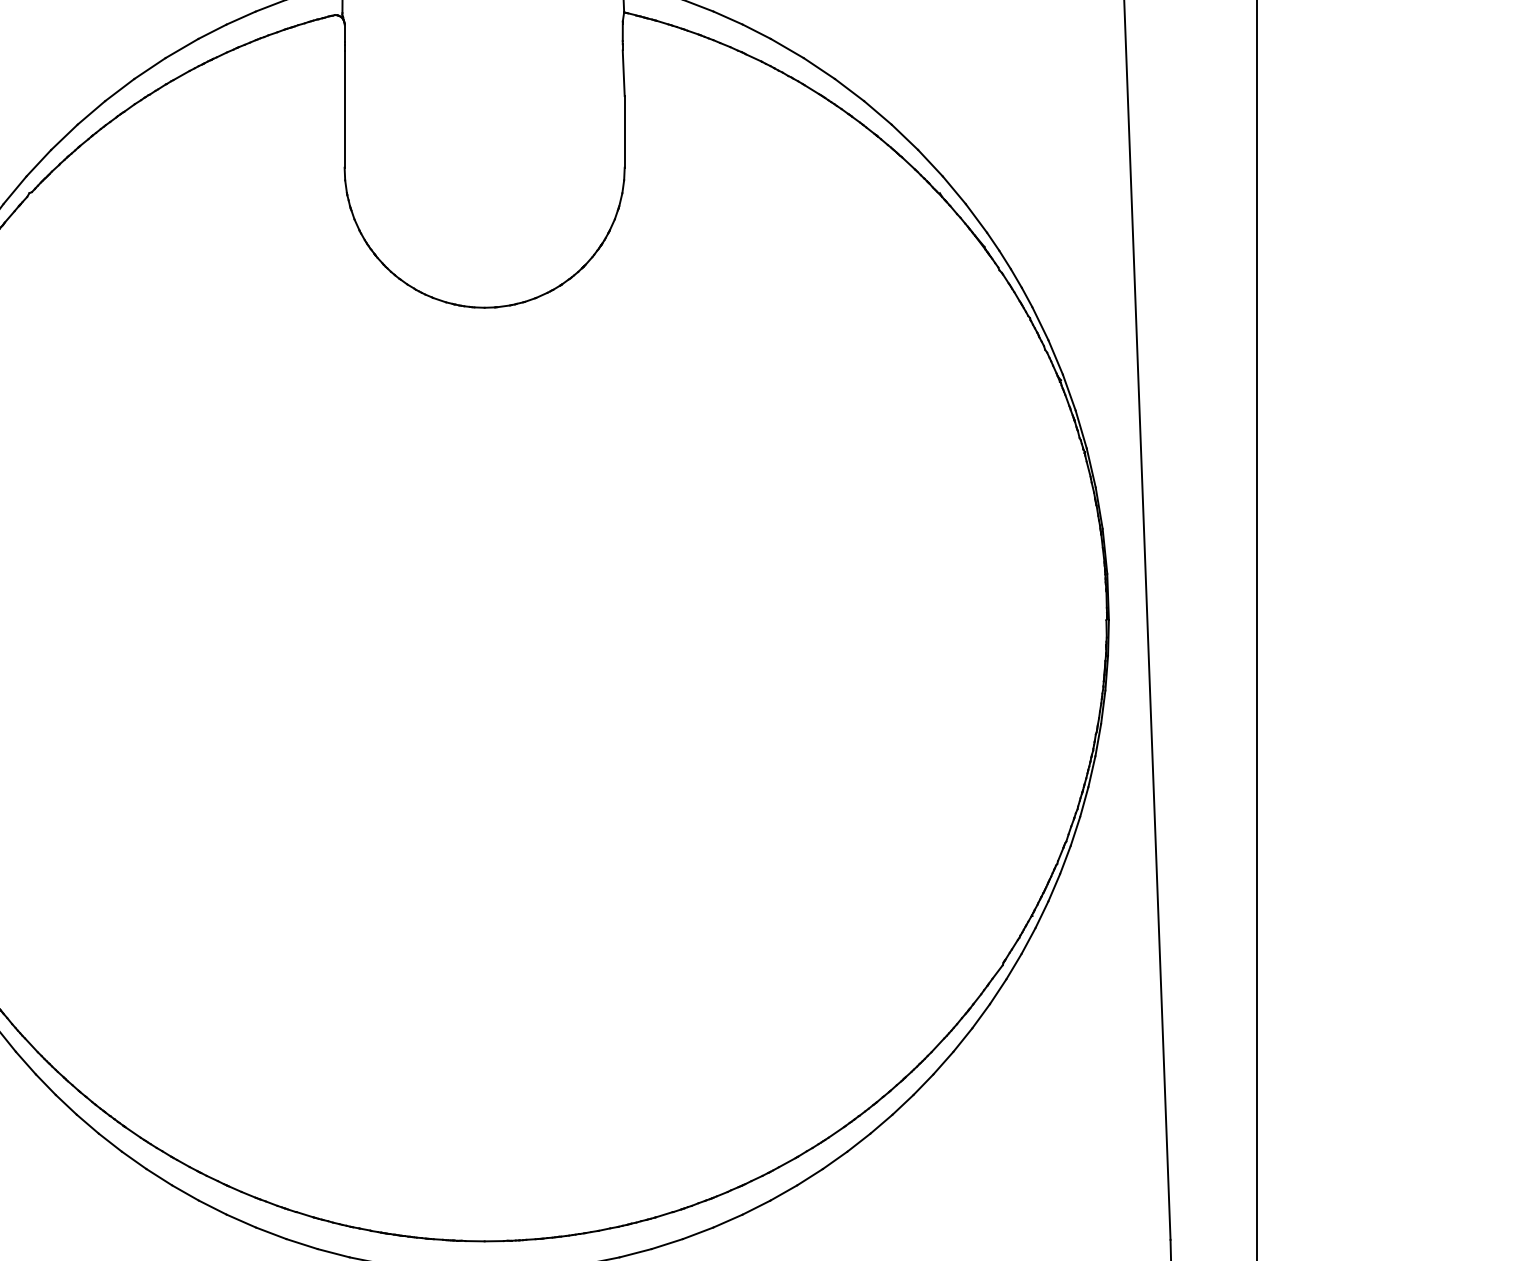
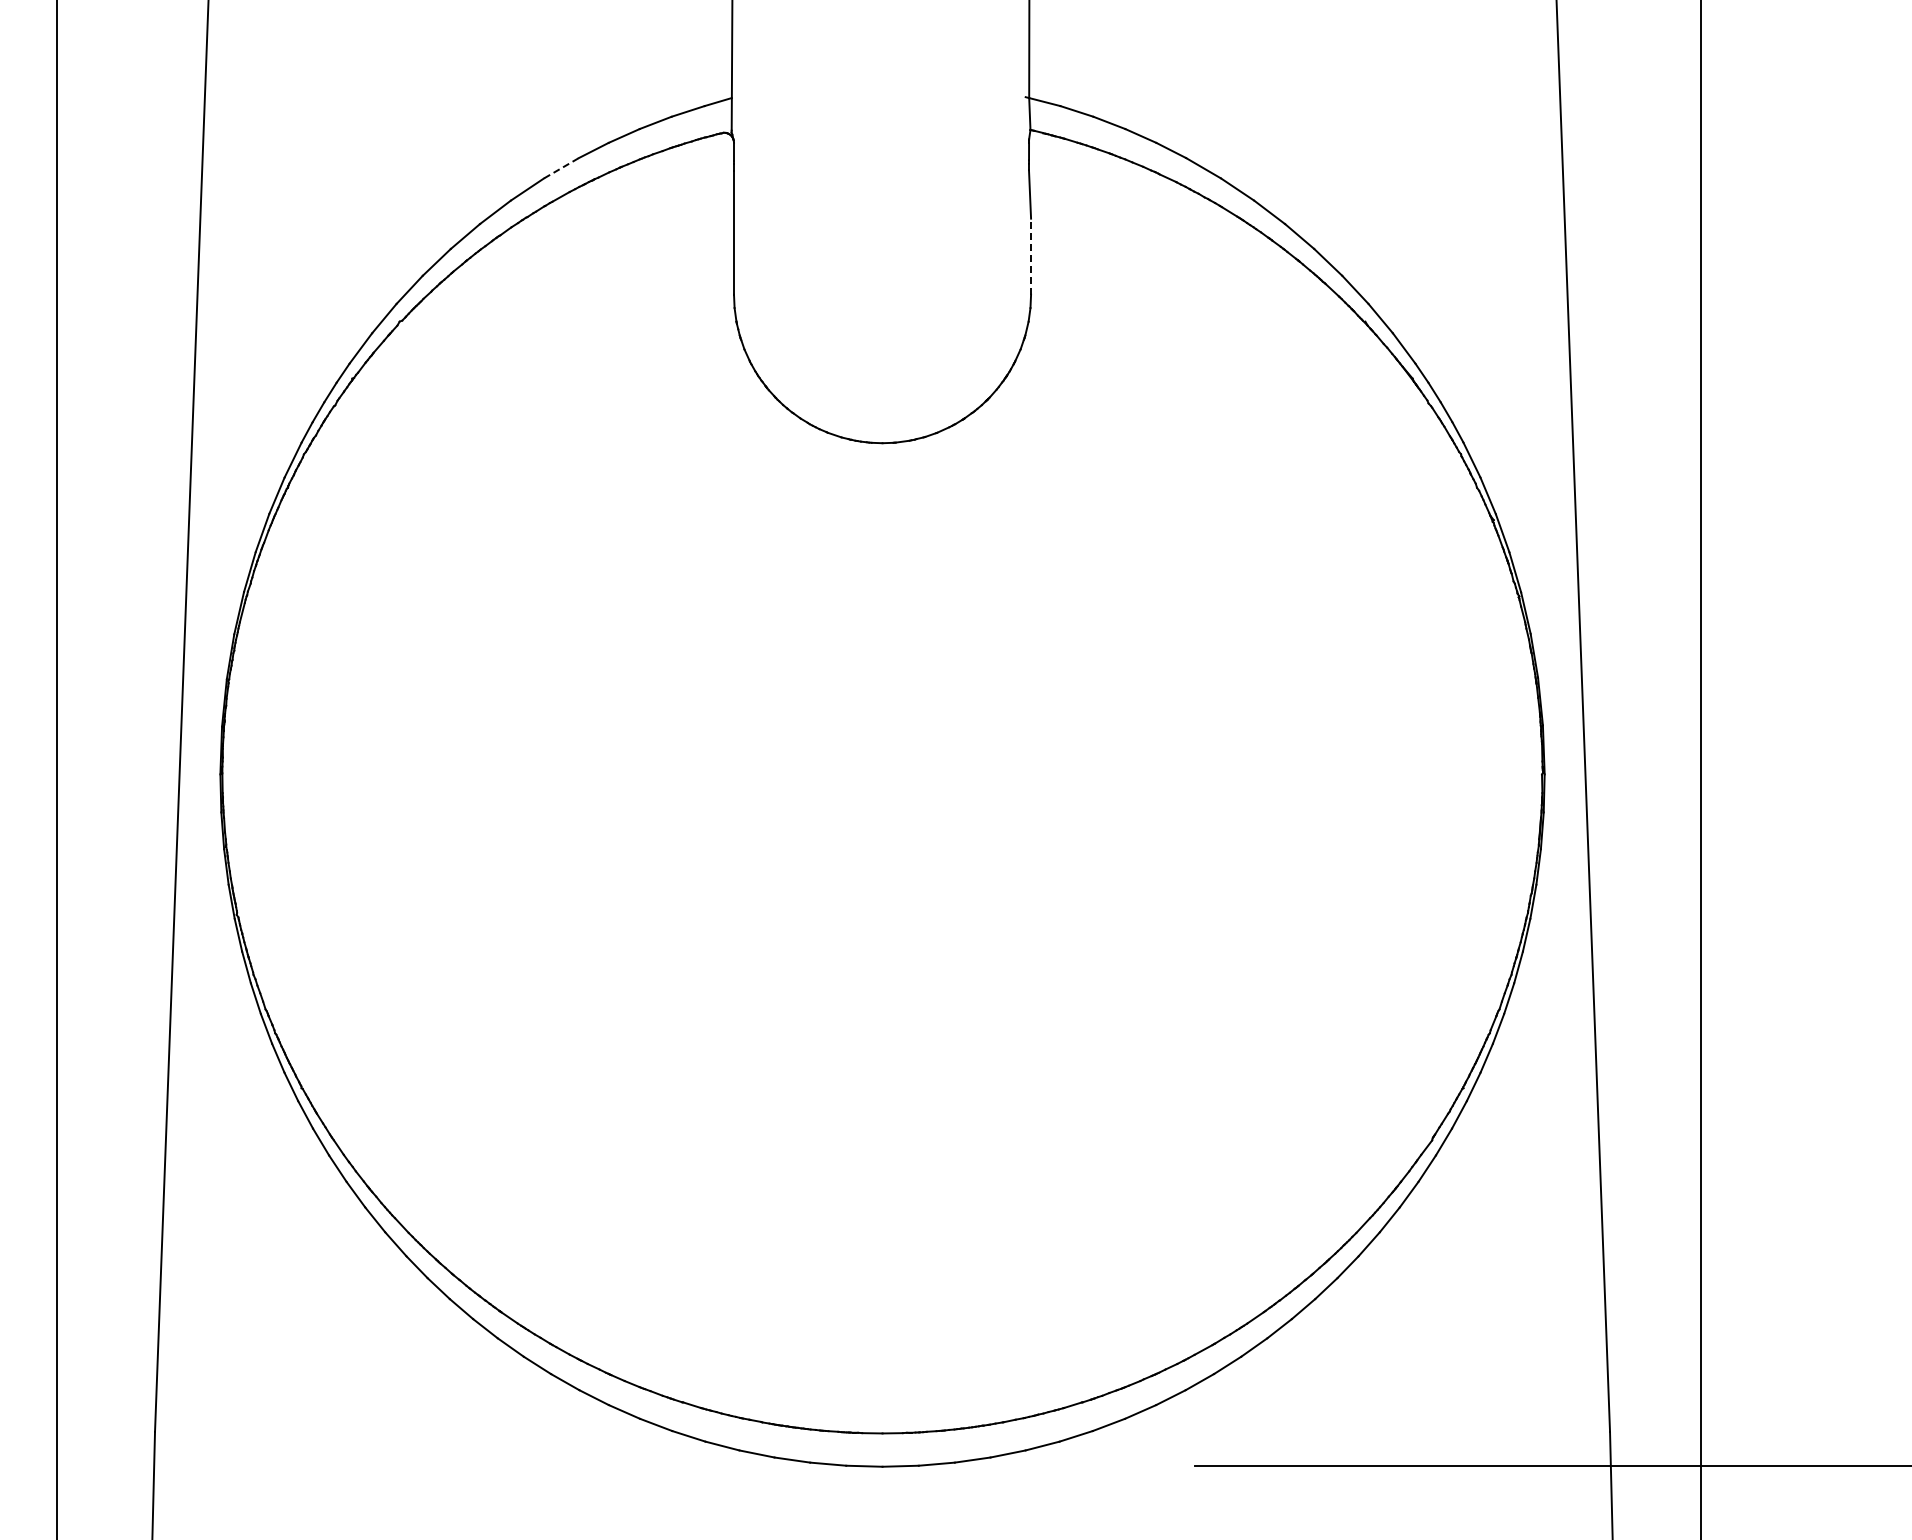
line: (181, 47) -> (561, 167), solid -> dashed
line: (625, 131) -> (1031, 256), solid -> dashed

